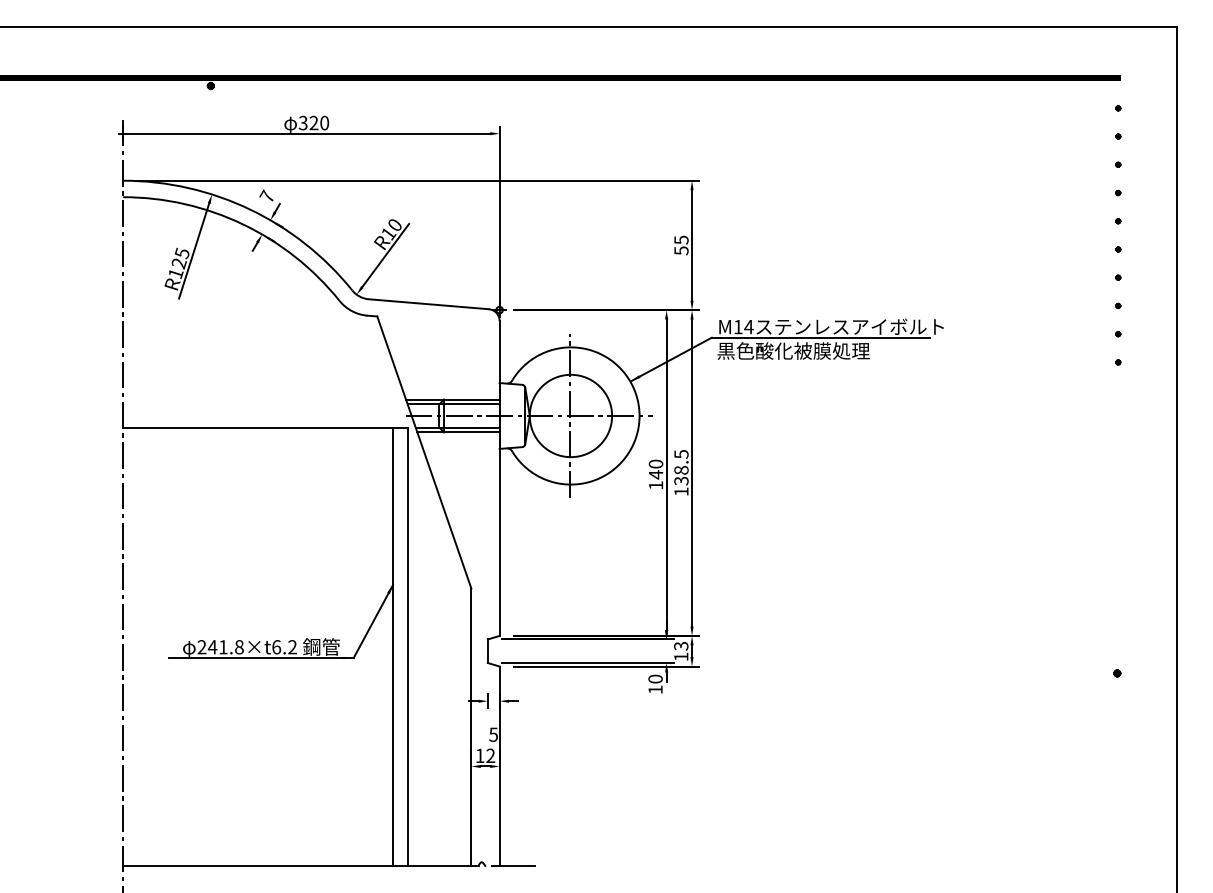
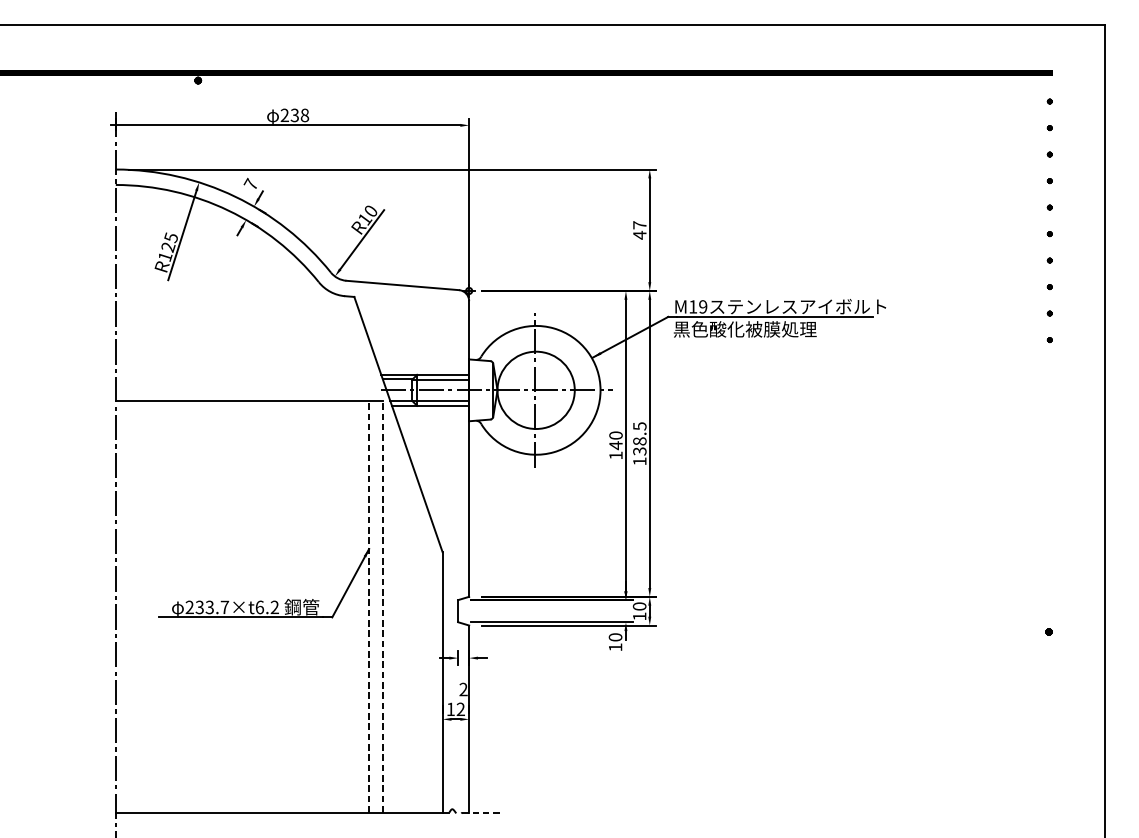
text: (313, 123) -> (294, 115), 320 -> 238
text: (681, 245) -> (639, 230), 55 -> 47
text: (748, 326) -> (702, 306), M14 -> M19
text: (681, 645) -> (639, 605), 13 -> 10
line: (393, 646) -> (369, 606), solid -> dashed
line: (407, 646) -> (382, 606), solid -> dashed
text: (225, 647) -> (211, 607), 241.8×t6.2 -> 233.7×t6.2
text: (493, 734) -> (463, 689), 5 -> 2
line: (513, 865) -> (482, 812), solid -> dashed

